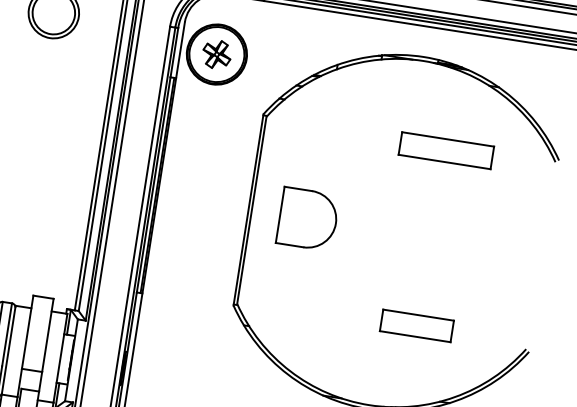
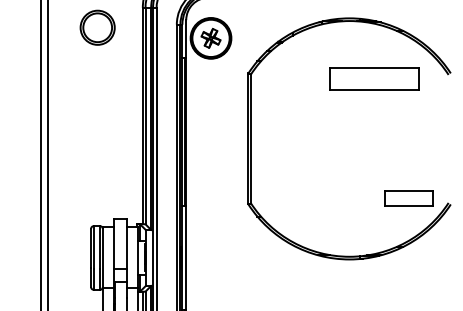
part: (446, 150) -> (374, 78), size x1.4
part: (308, 218) -> (289, 138), removed
part: (416, 325) -> (408, 198), moved

